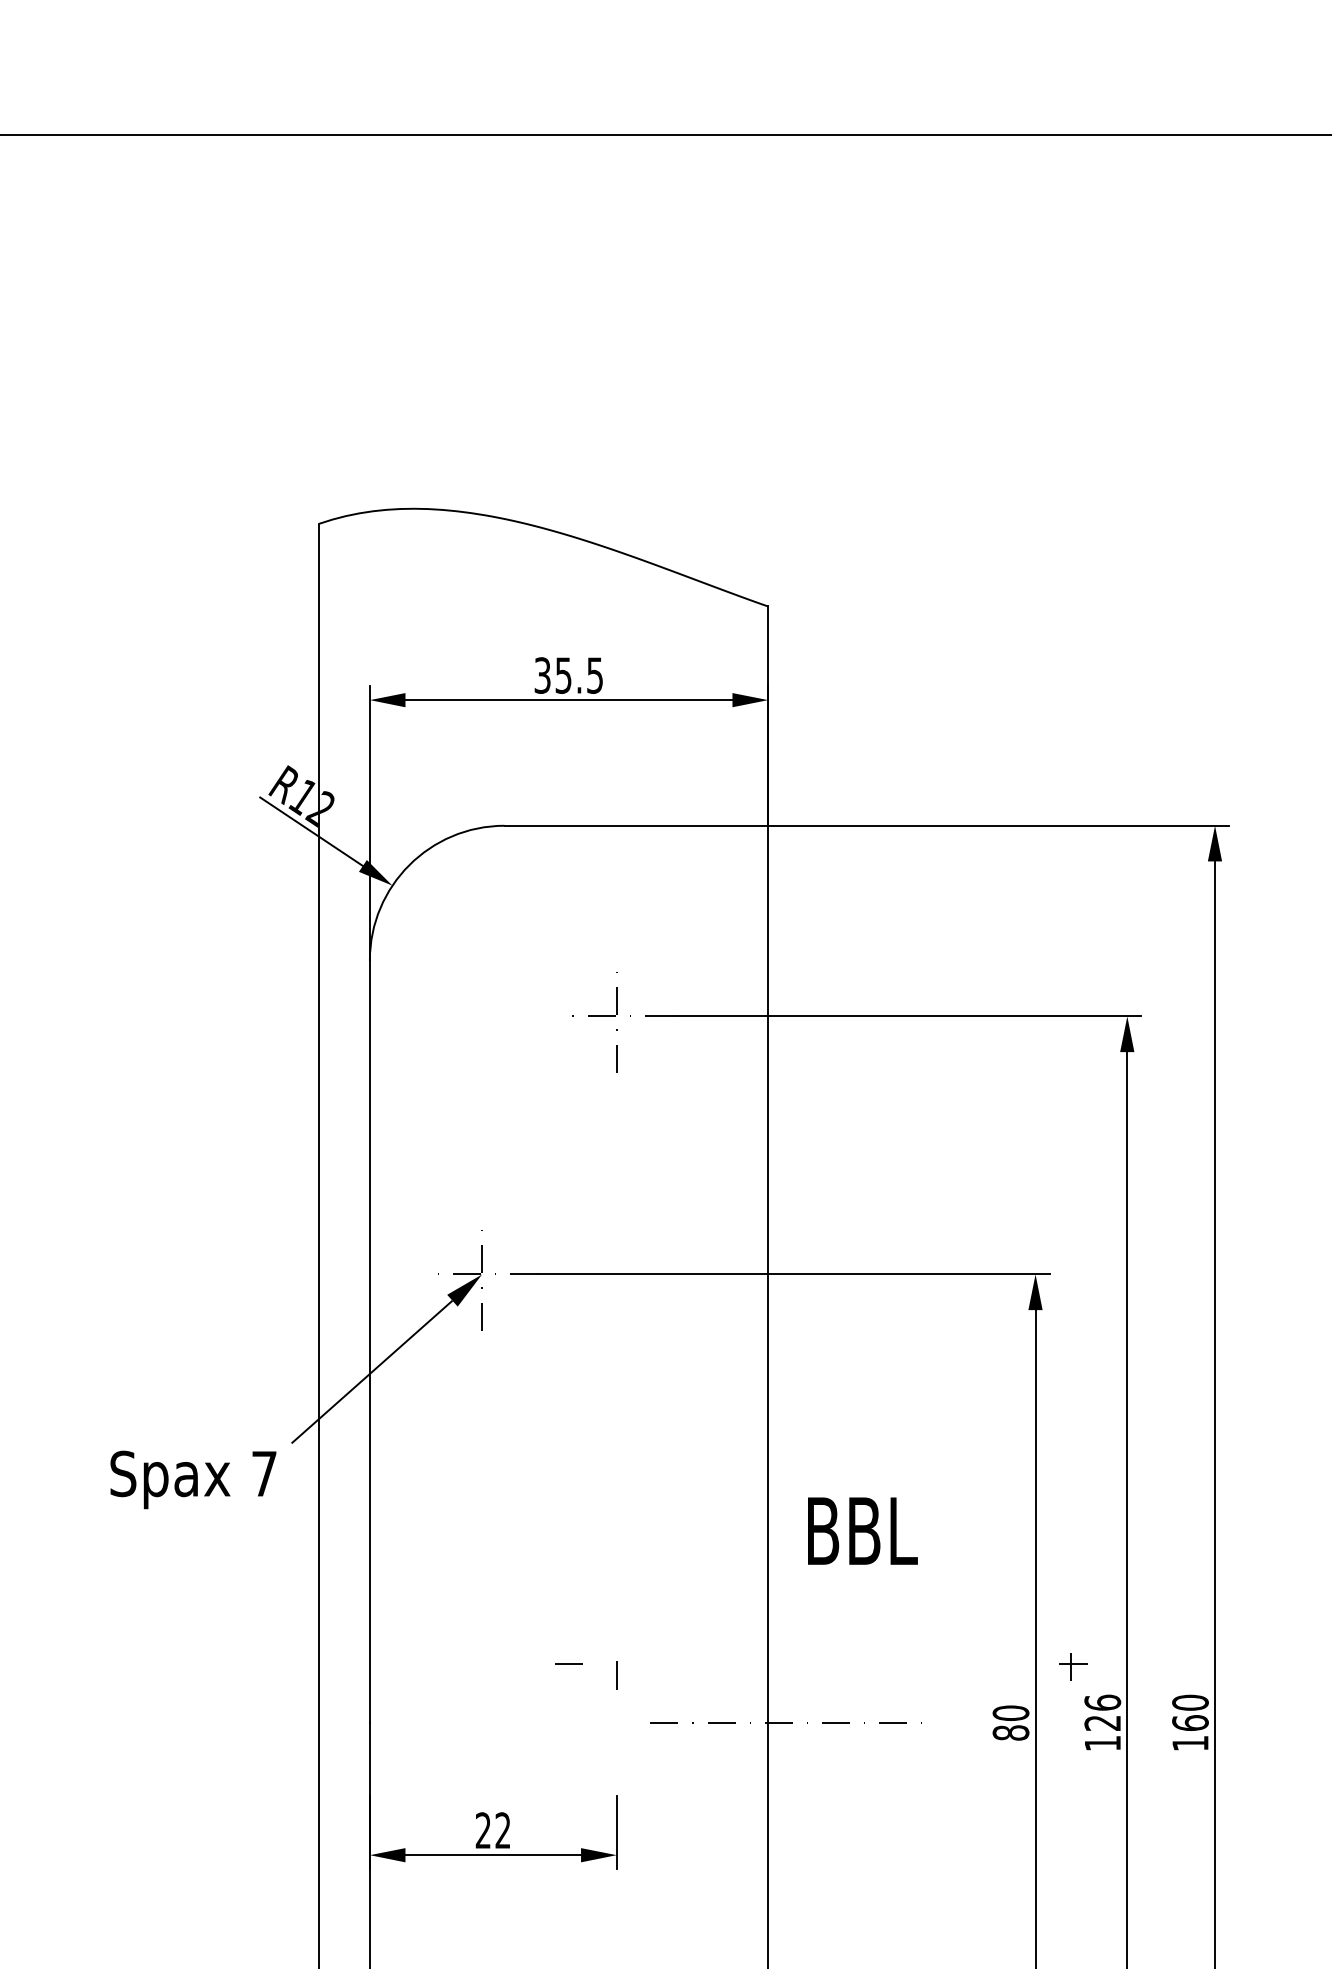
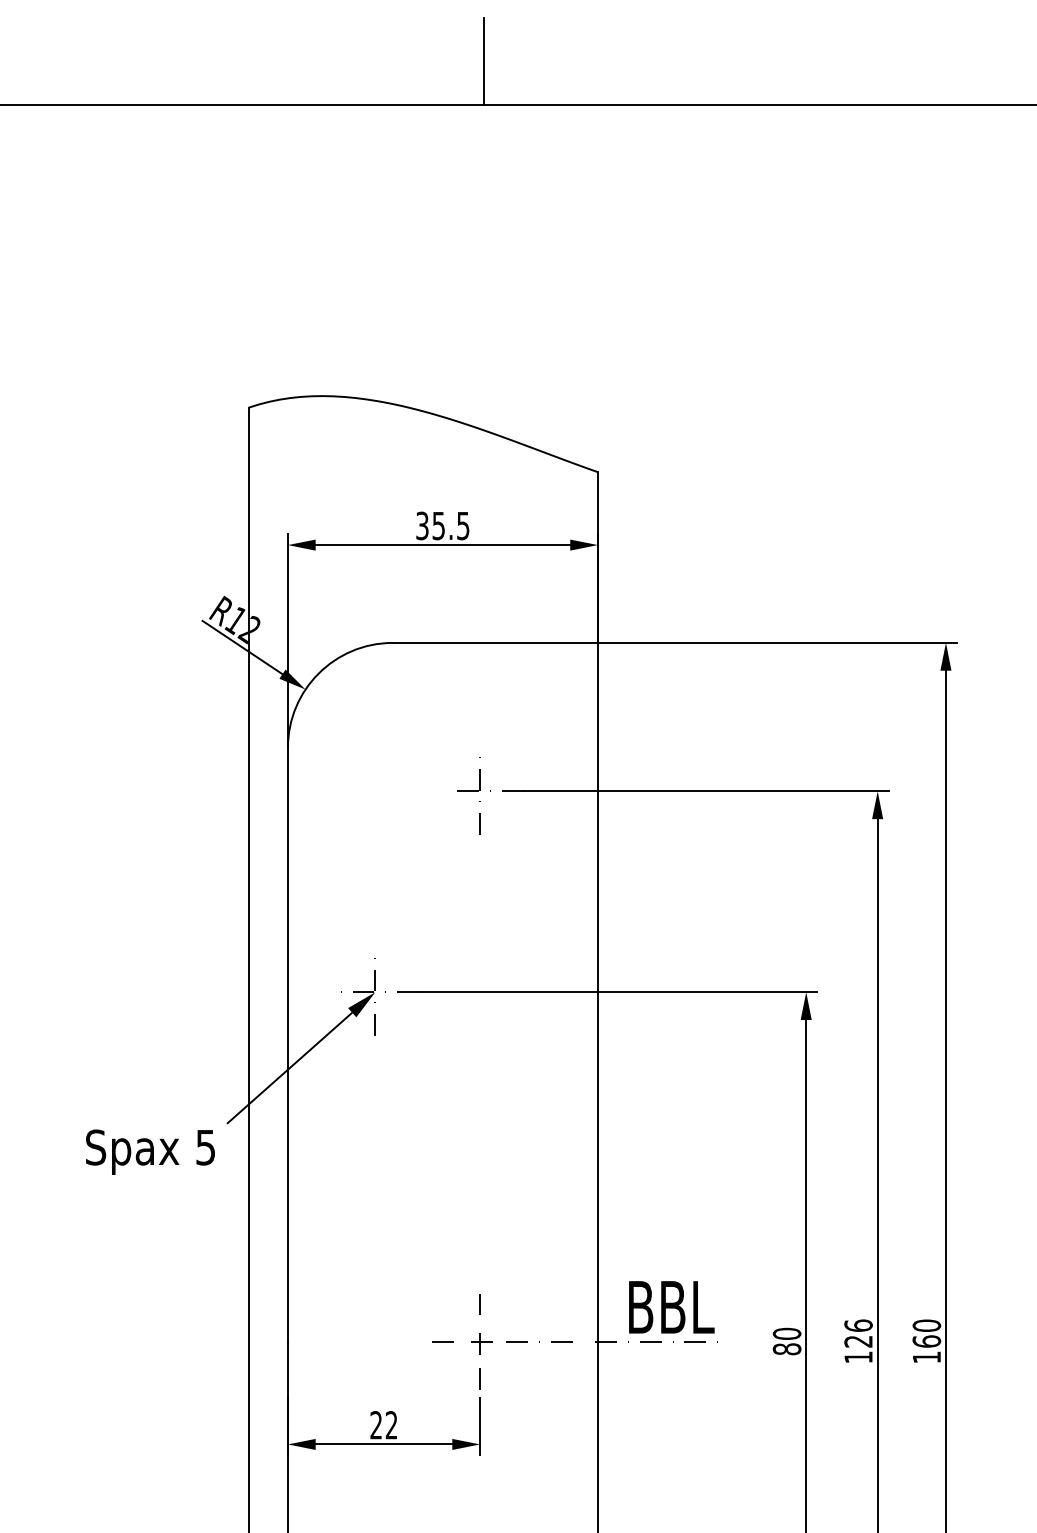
line: (621, 79) -> (483, 61), added
text: (264, 1474) -> (205, 1148), 7 -> 5
text: (862, 1530) -> (671, 1306), moved
line: (568, 1663) -> (442, 1341), moved
part: (1073, 1666) -> (482, 1343), moved
line: (616, 1770) -> (479, 1378), added

